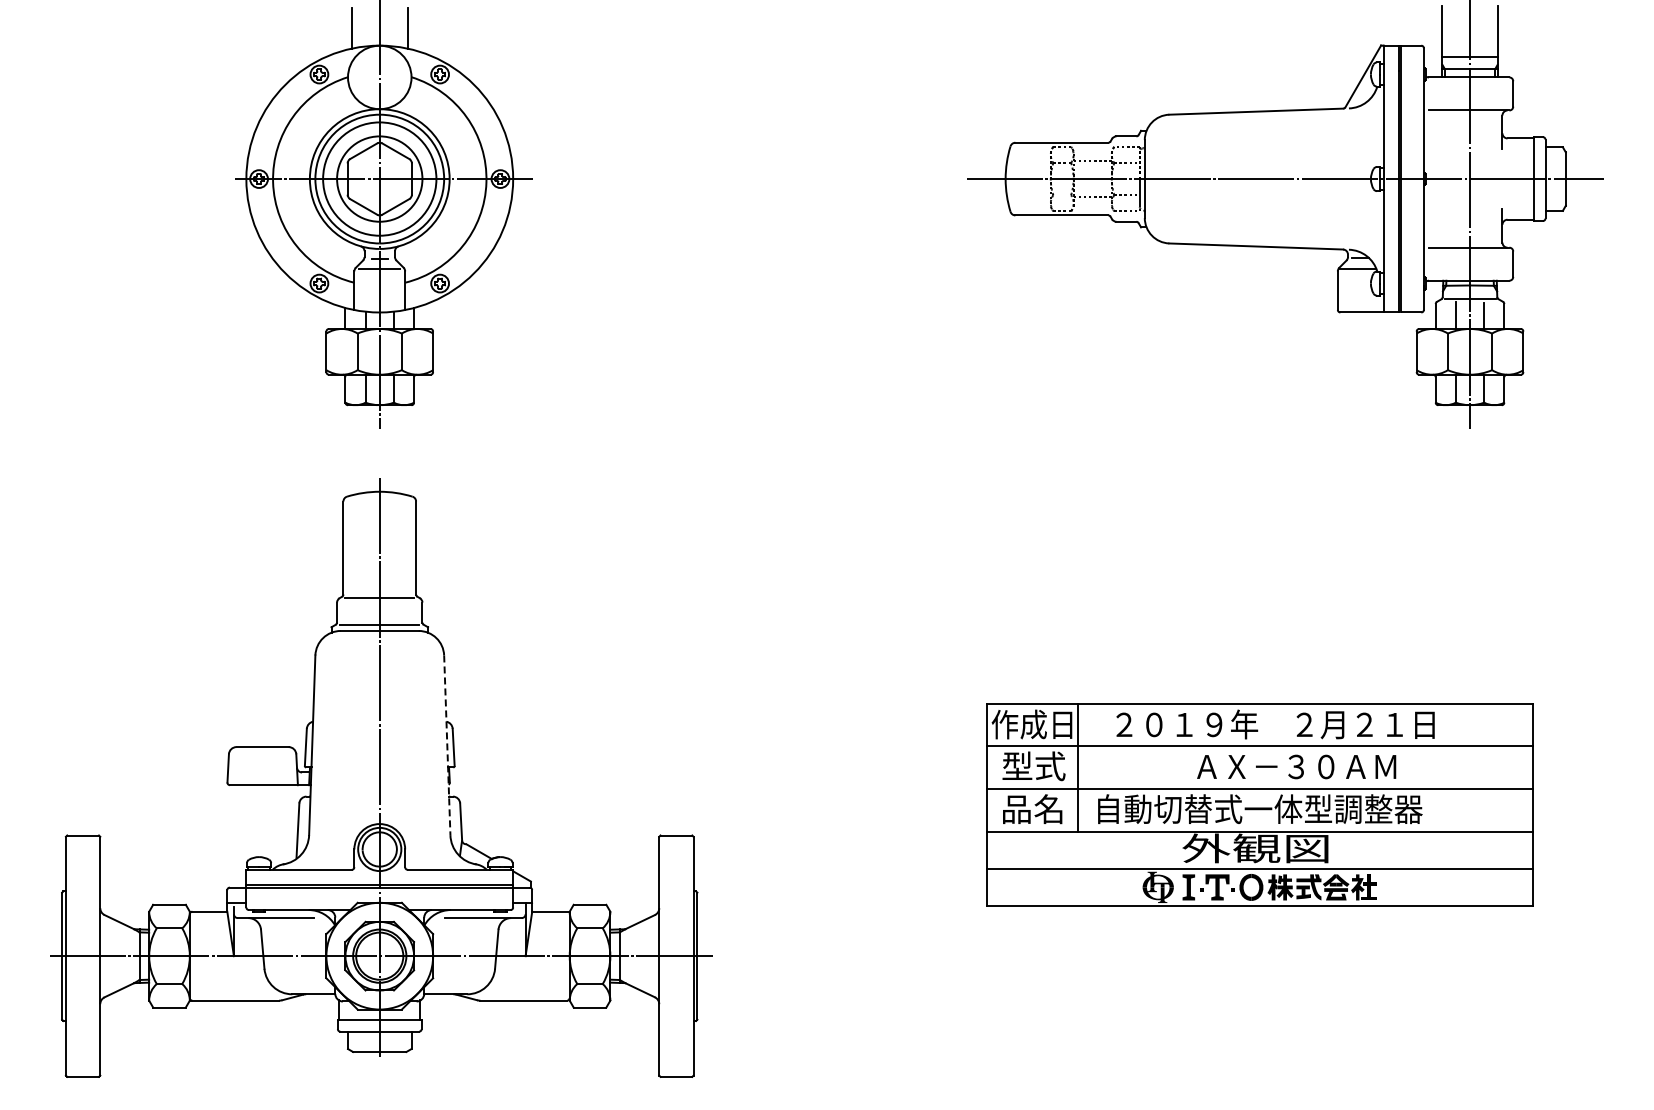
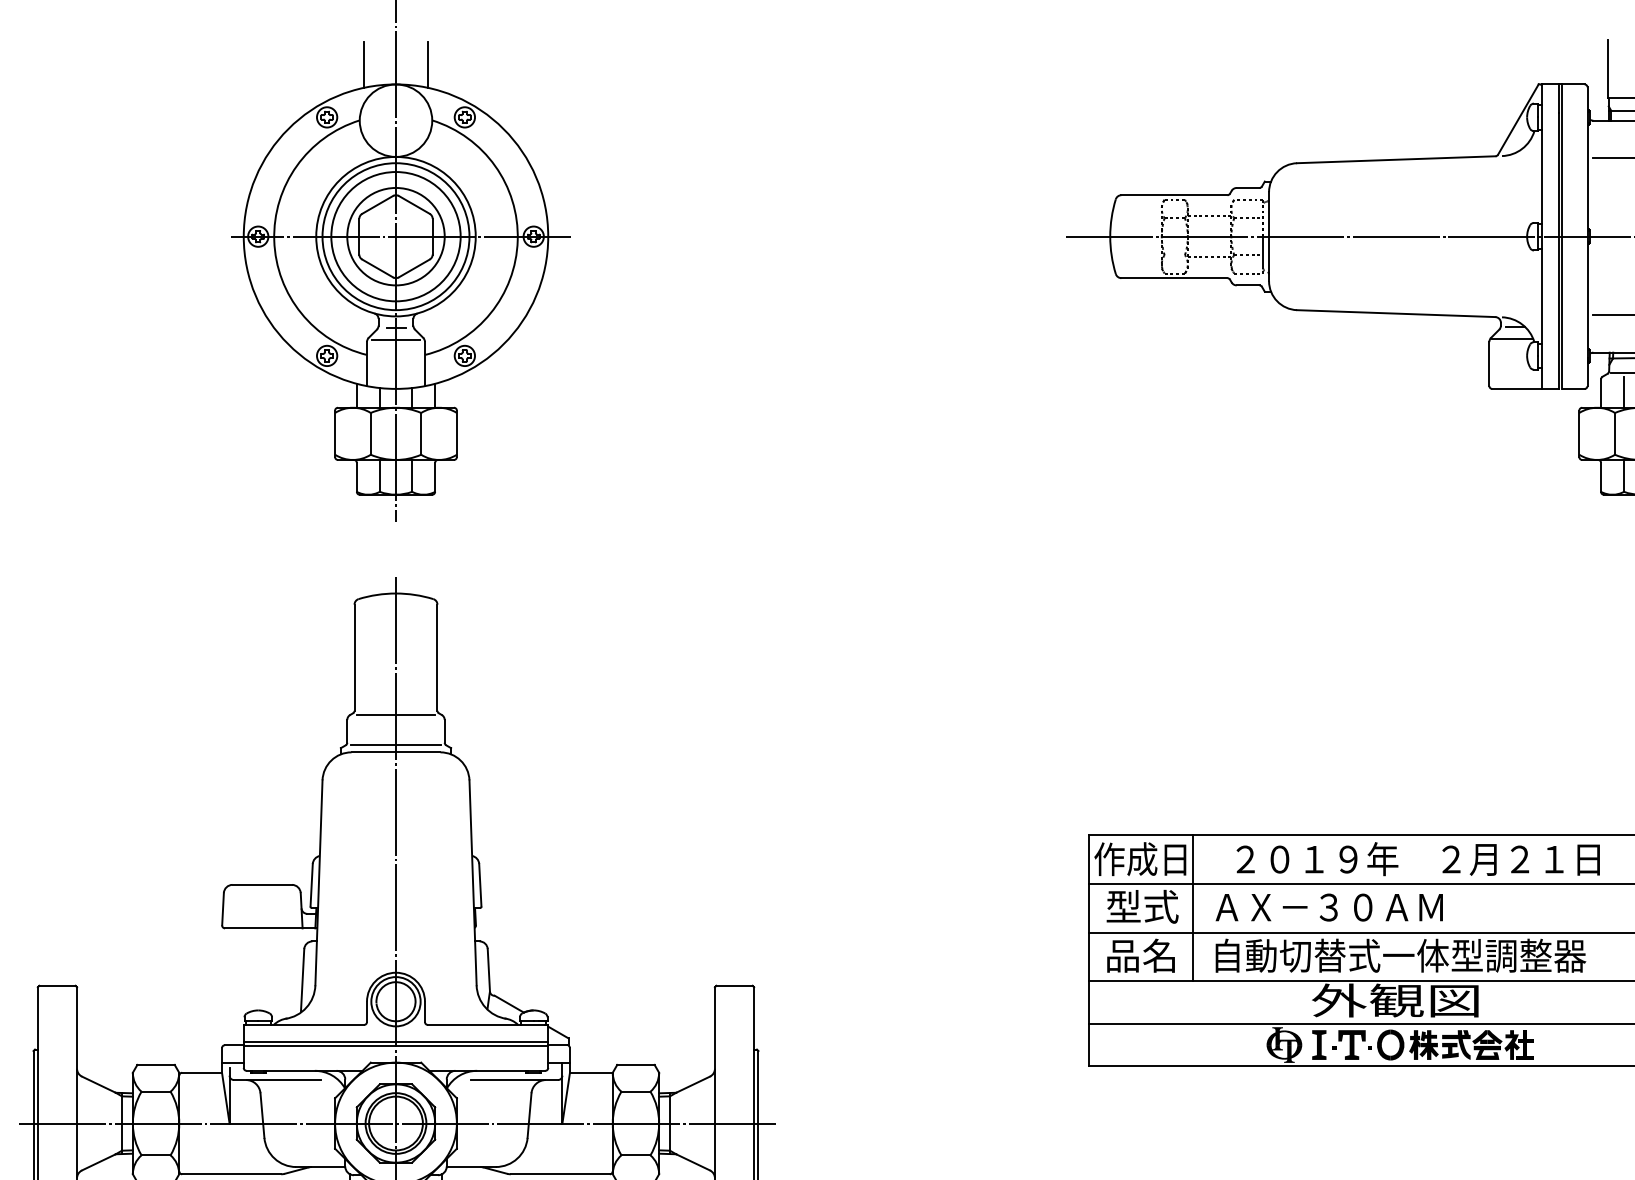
line: (447, 745) -> (473, 883), dashed -> solid
text: (1296, 766) -> (1329, 907), moved

